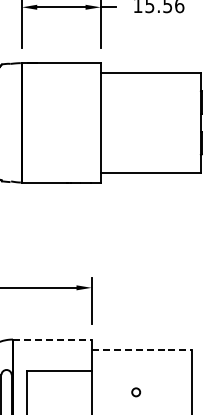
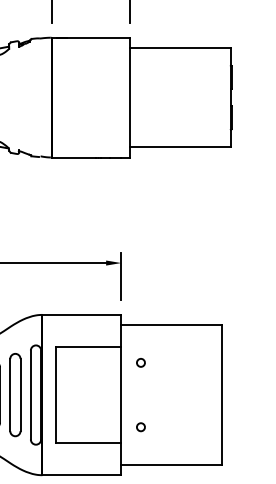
line: (52, 339) -> (82, 314), dashed -> solid
line: (142, 350) -> (172, 325), dashed -> solid
circle: (135, 392) -> (140, 362), moved

